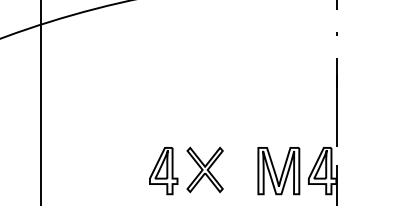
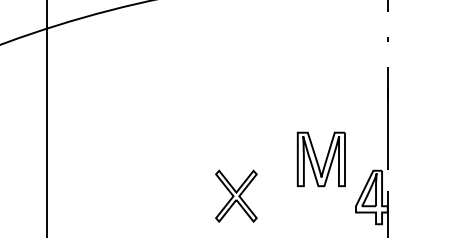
part: (163, 171) -> (188, 198), removed
part: (278, 171) -> (321, 159), moved

